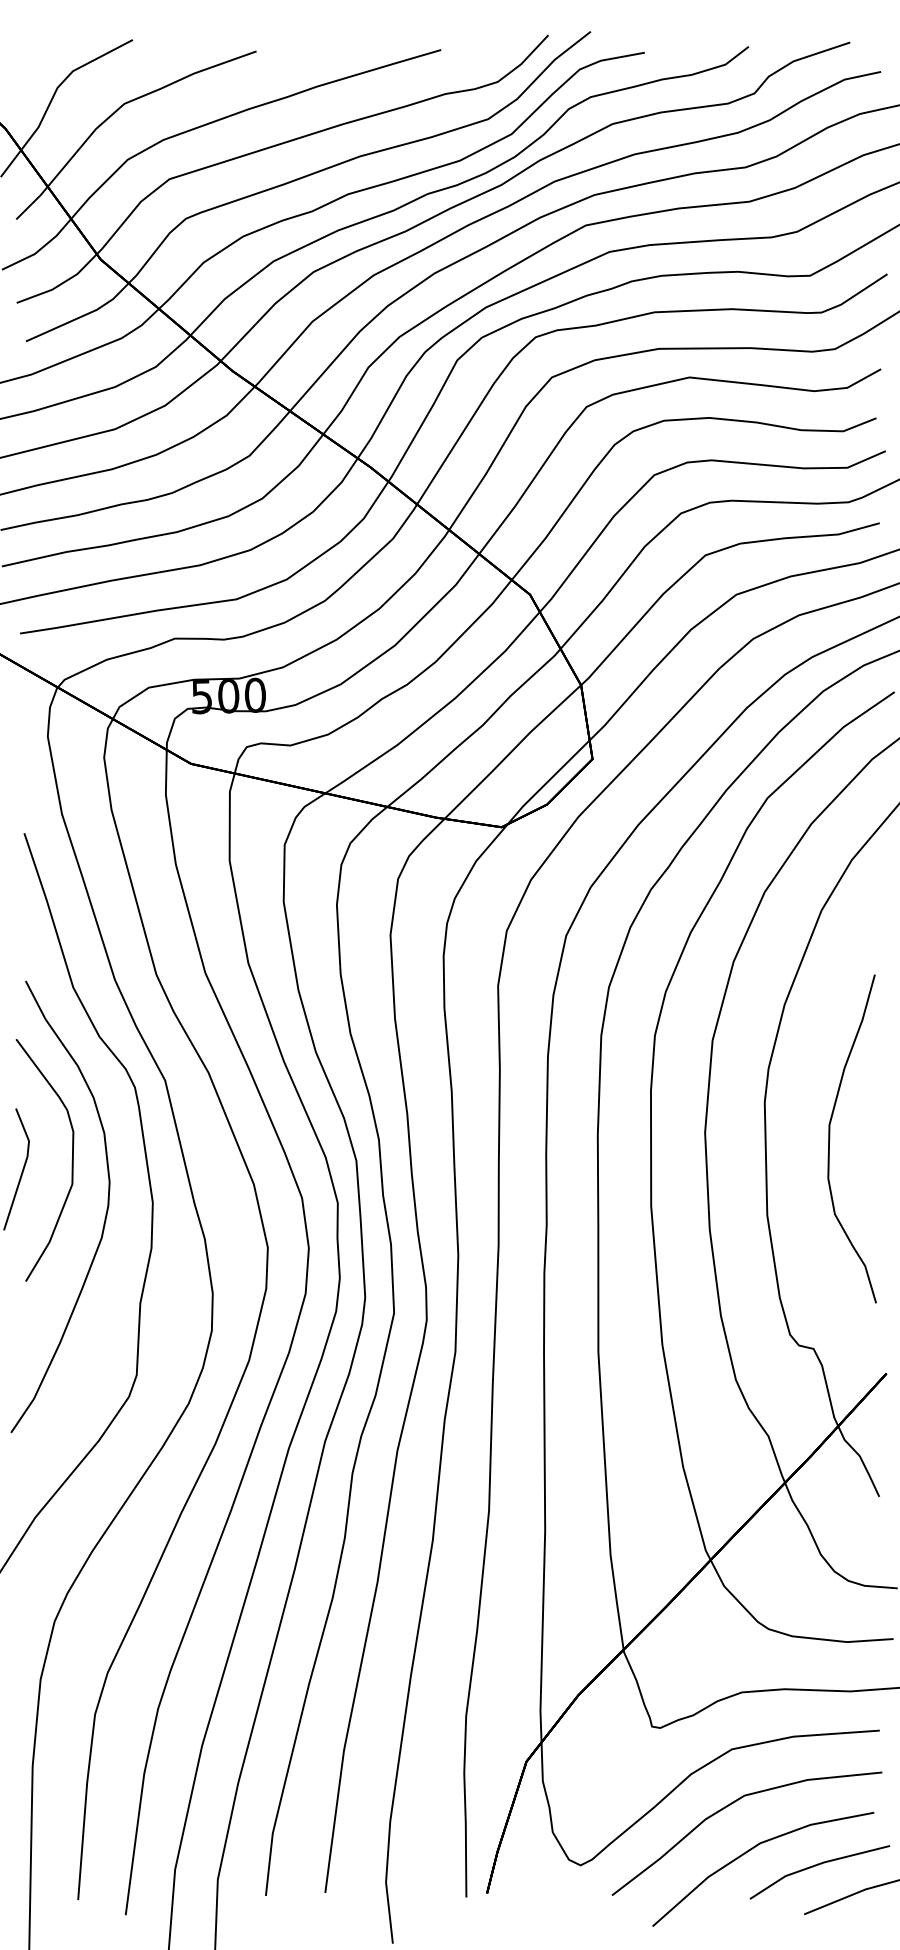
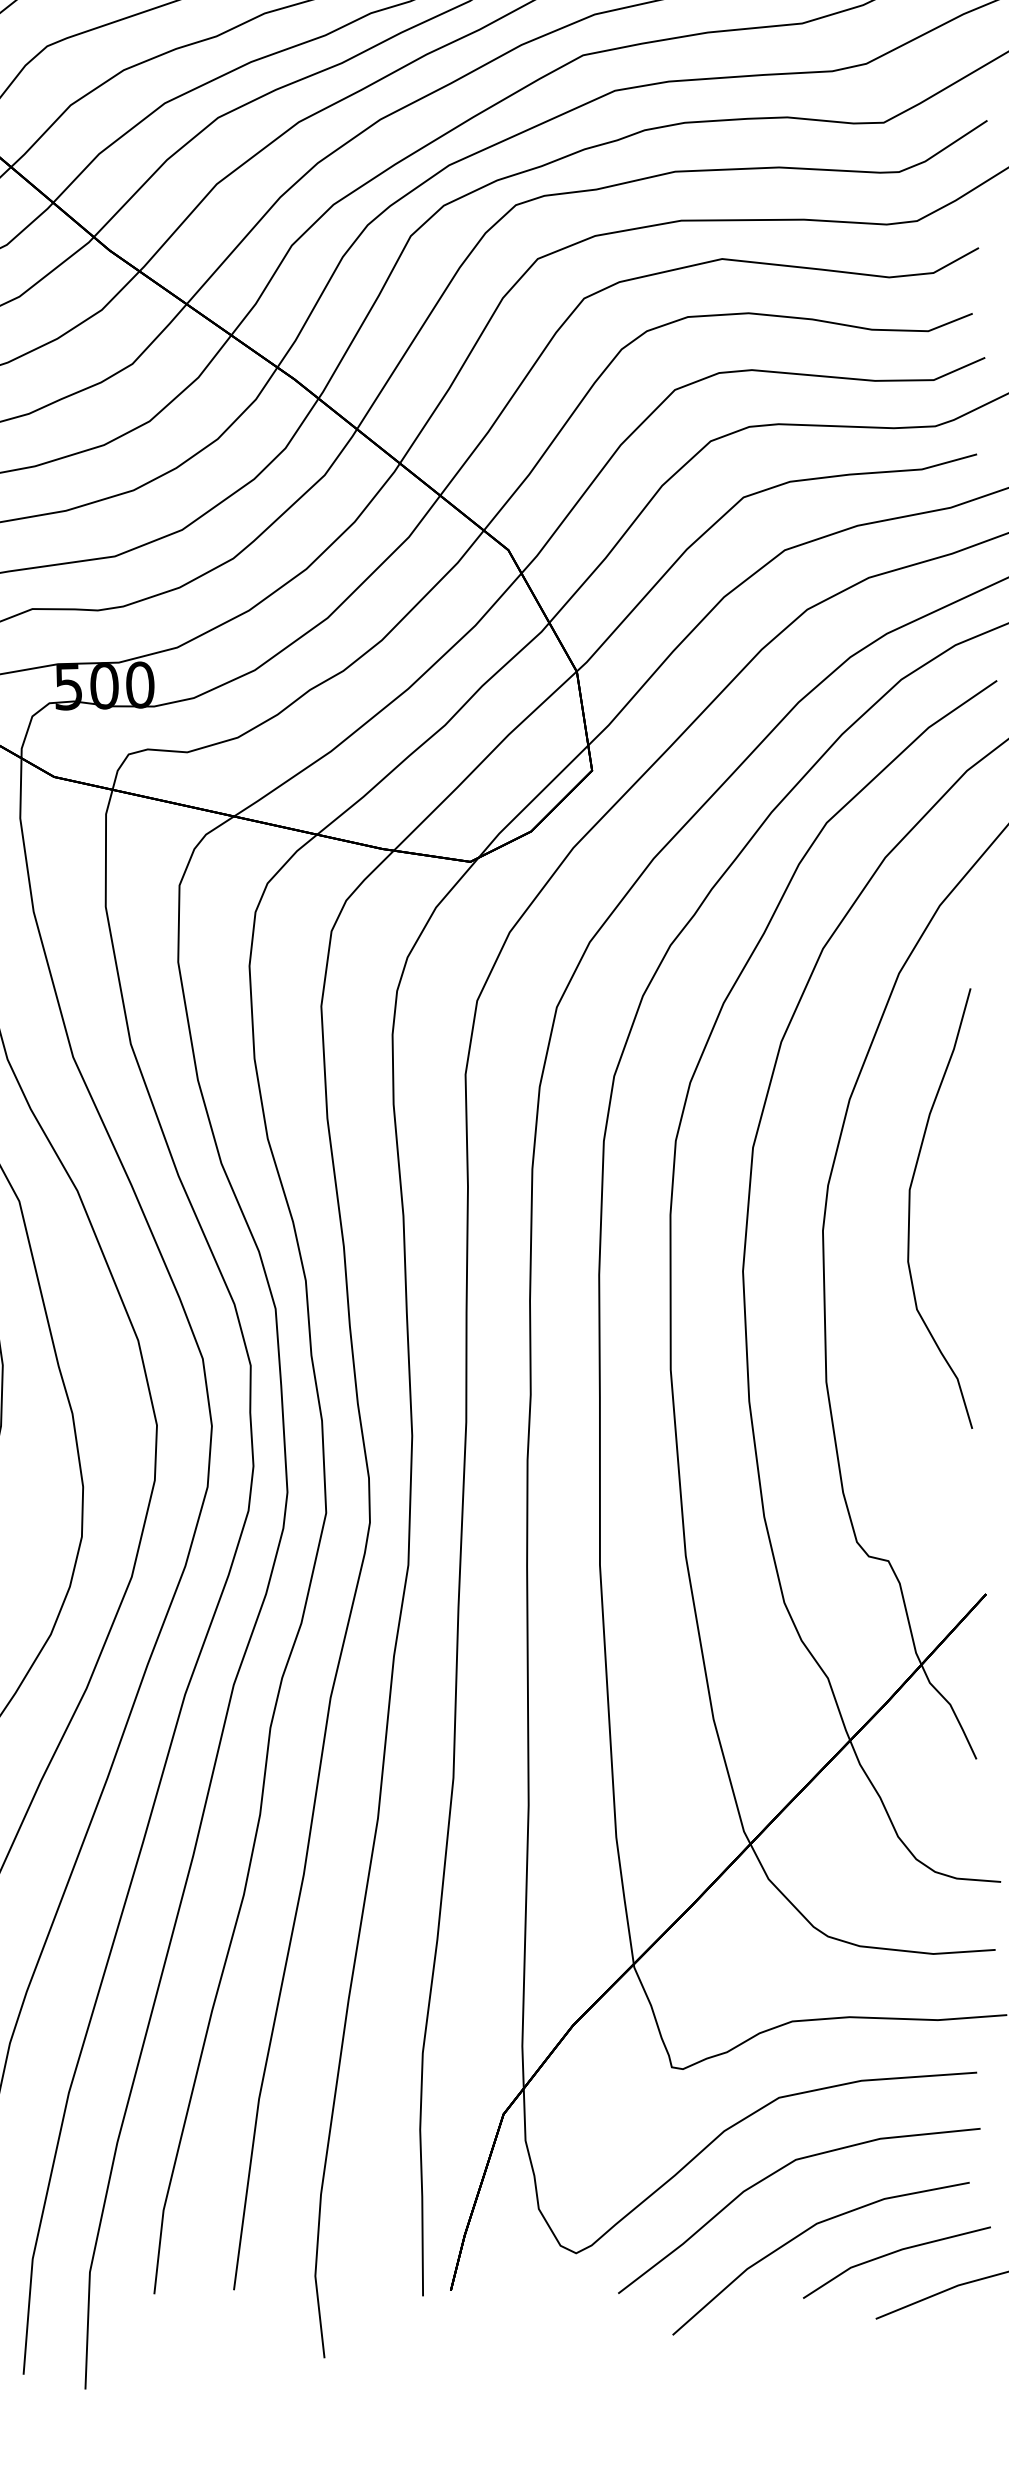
curve: (830, 1138) -> (911, 1208), moved

